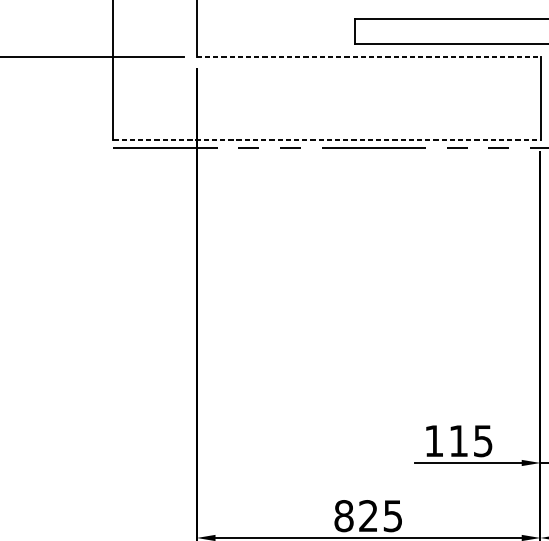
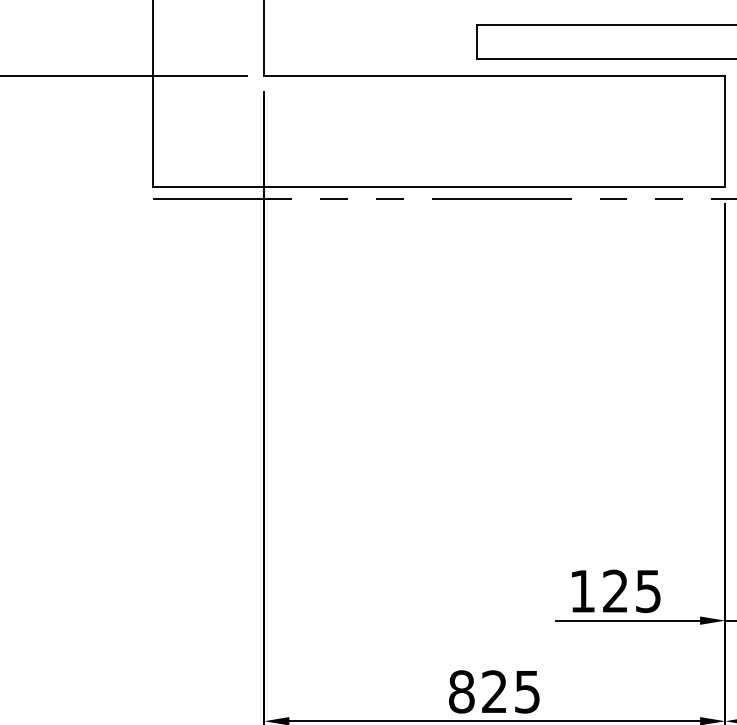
line: (369, 56) -> (495, 75), dashed -> solid
line: (327, 140) -> (439, 187), dashed -> solid
text: (458, 440) -> (615, 590), 115 -> 125

